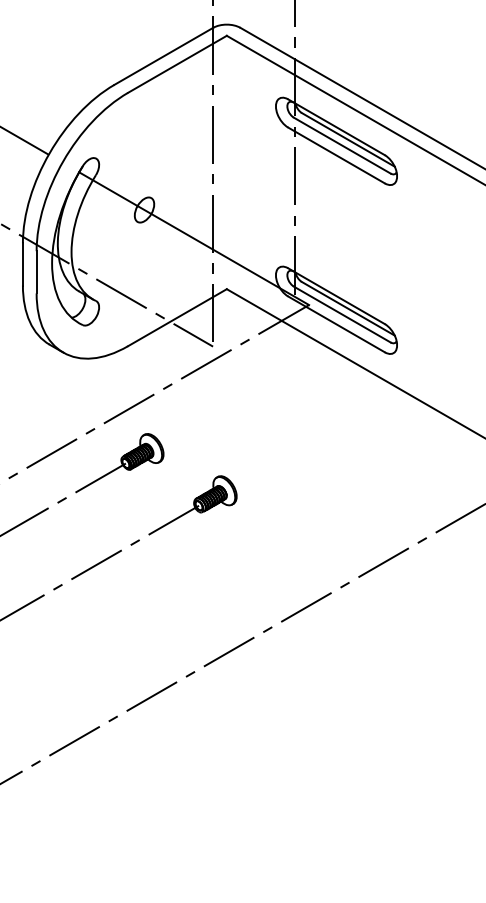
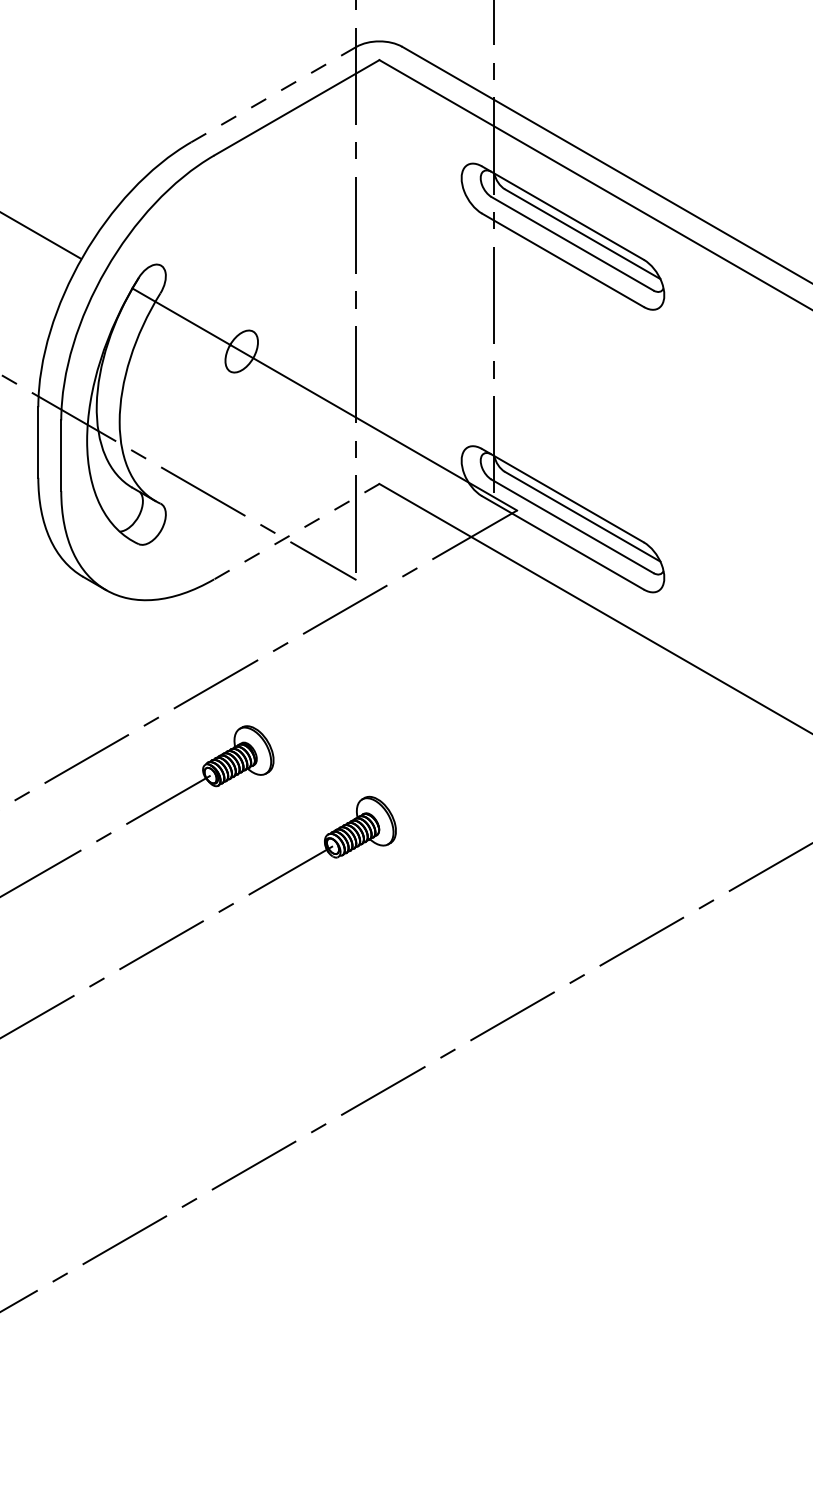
line: (164, 56) -> (275, 94), solid -> dashed
line: (177, 317) -> (296, 531), solid -> dashed

